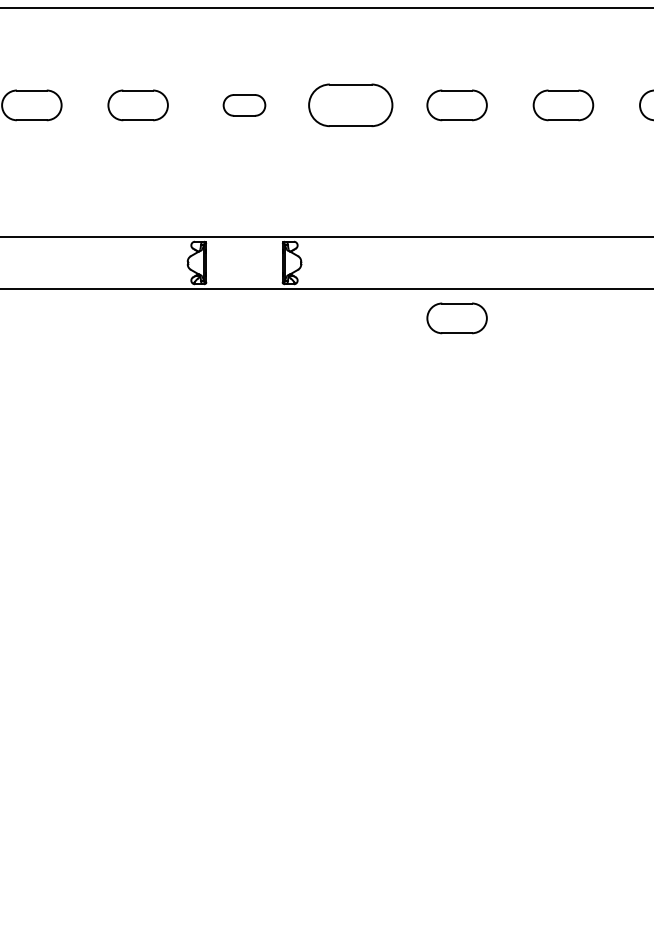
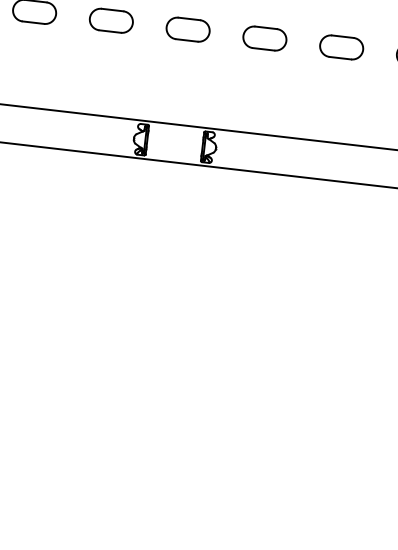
part: (244, 105) -> (188, 29), size x1.43
part: (350, 105) -> (264, 38), size x0.71
part: (456, 318) -> (323, 201), removed

